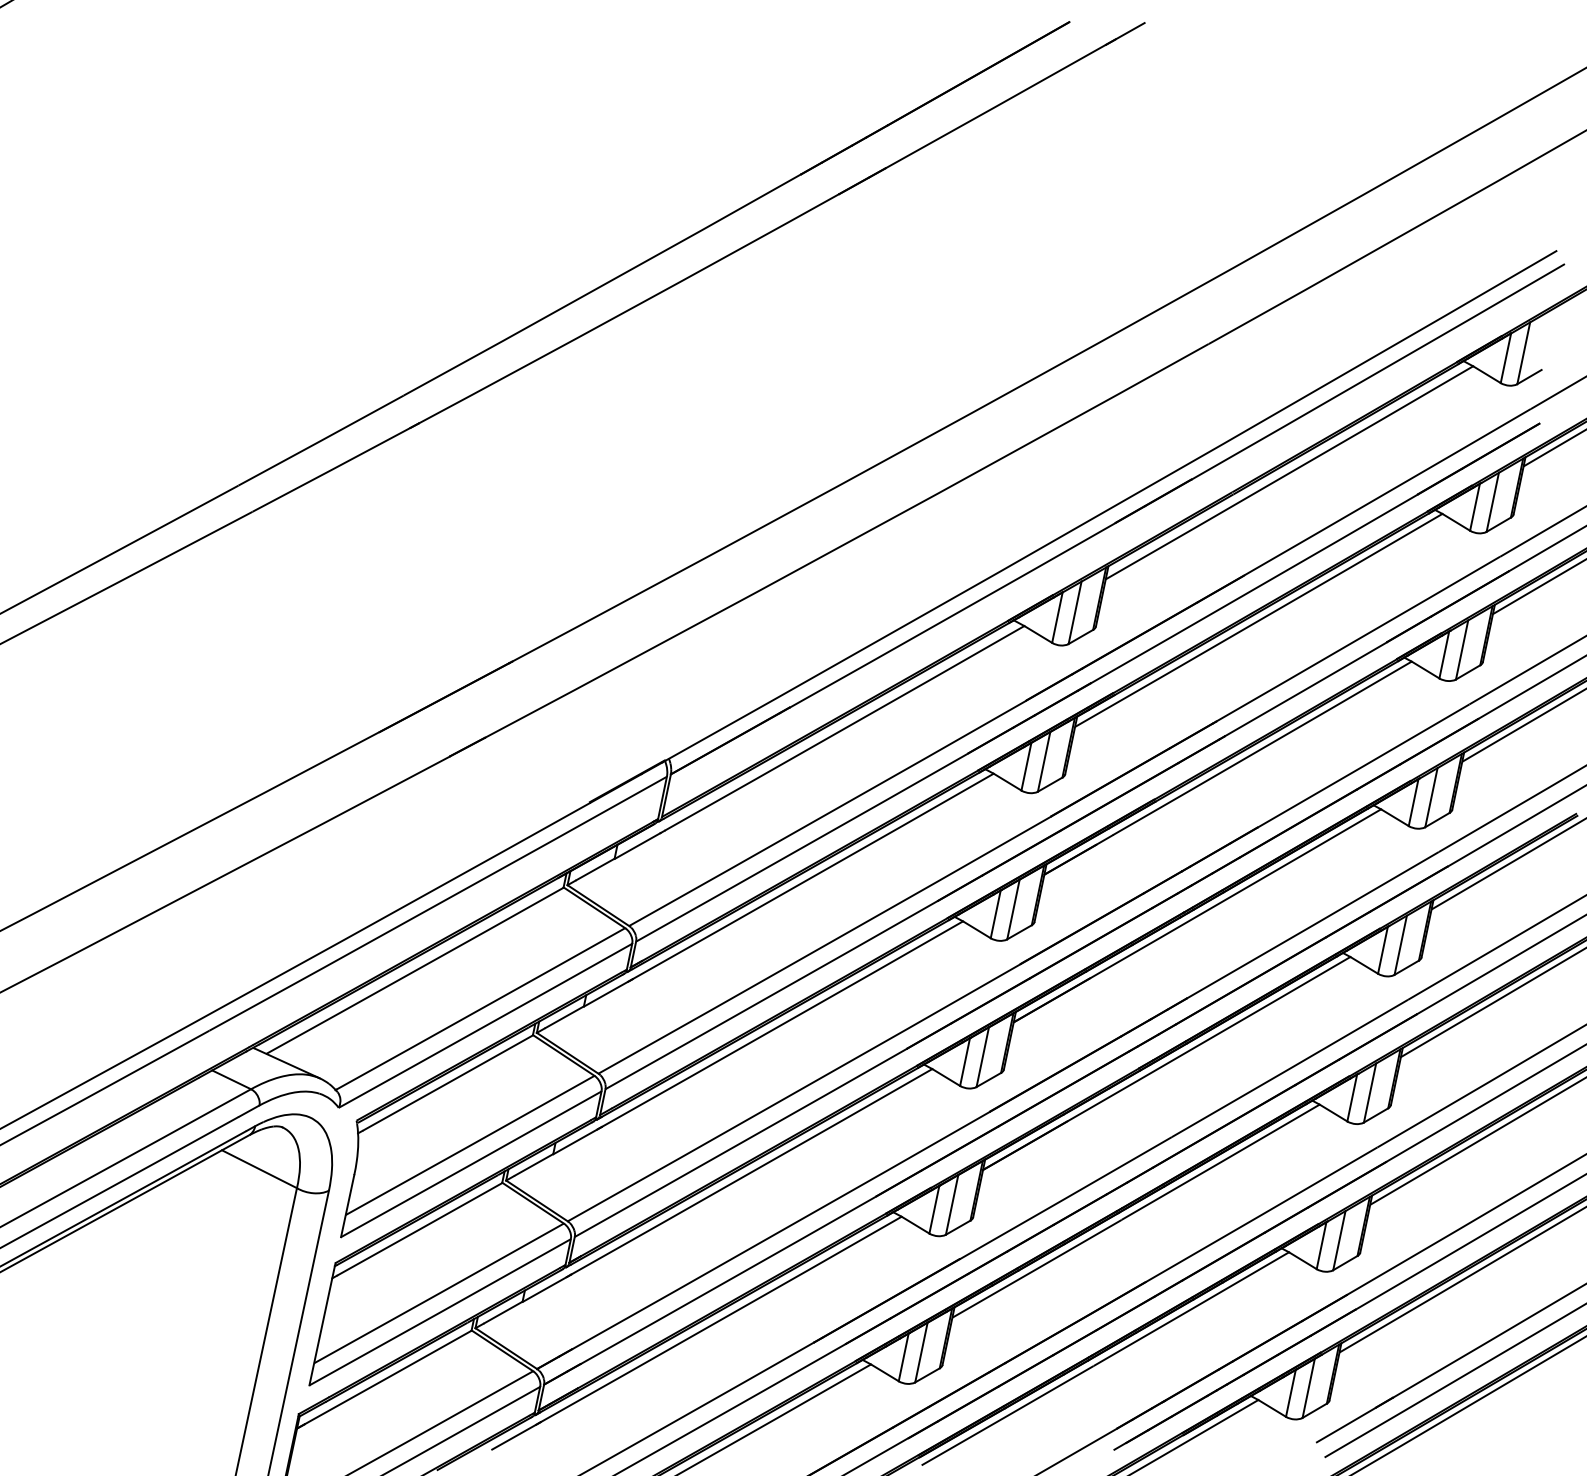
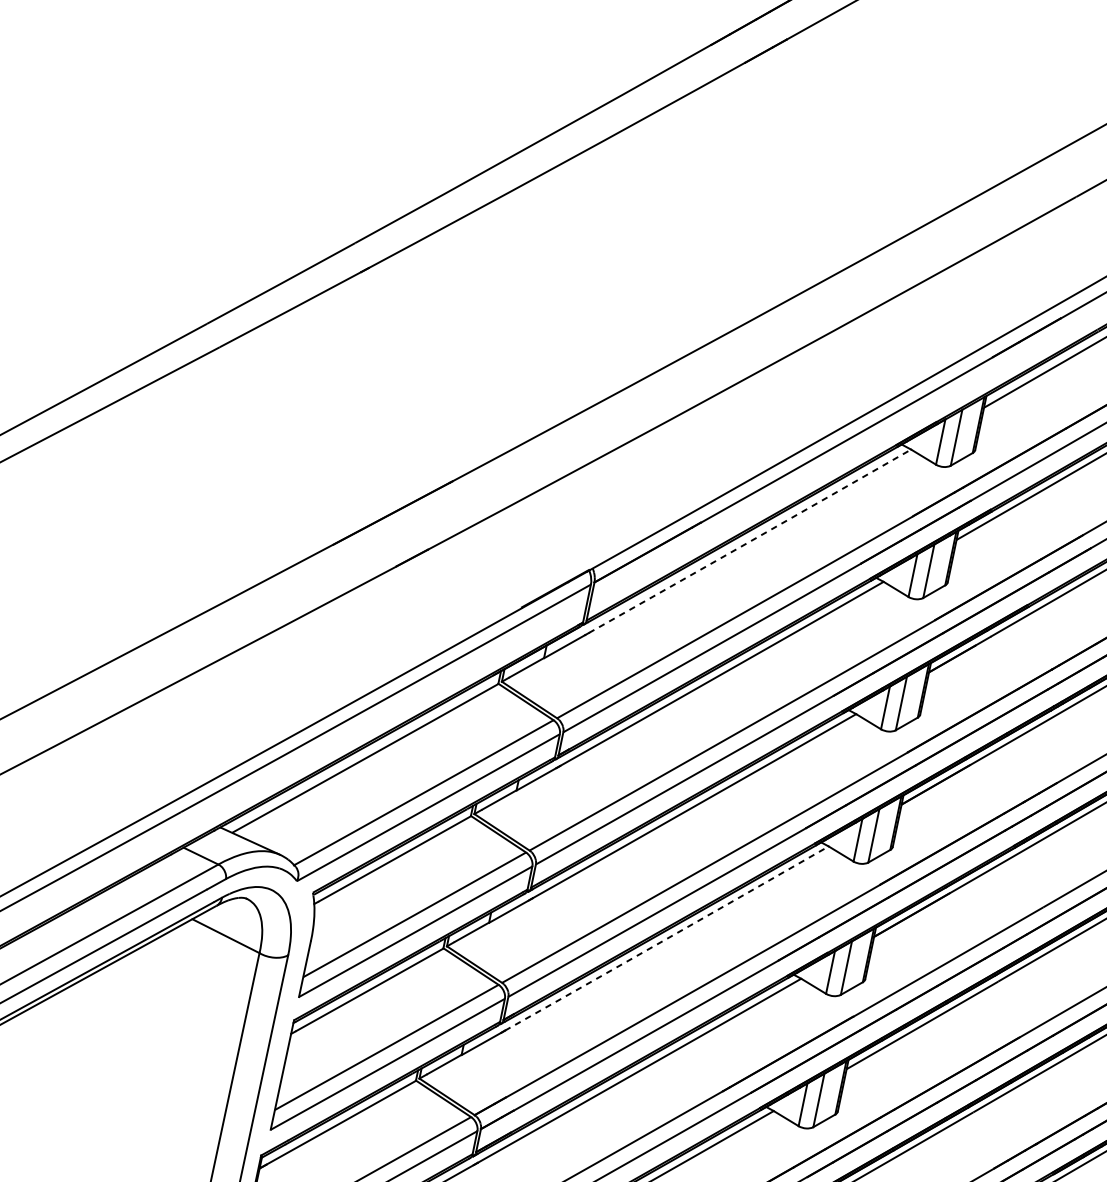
arc: (844, 728) -> (750, 541), solid -> dashed
arc: (751, 1172) -> (666, 939), solid -> dashed

